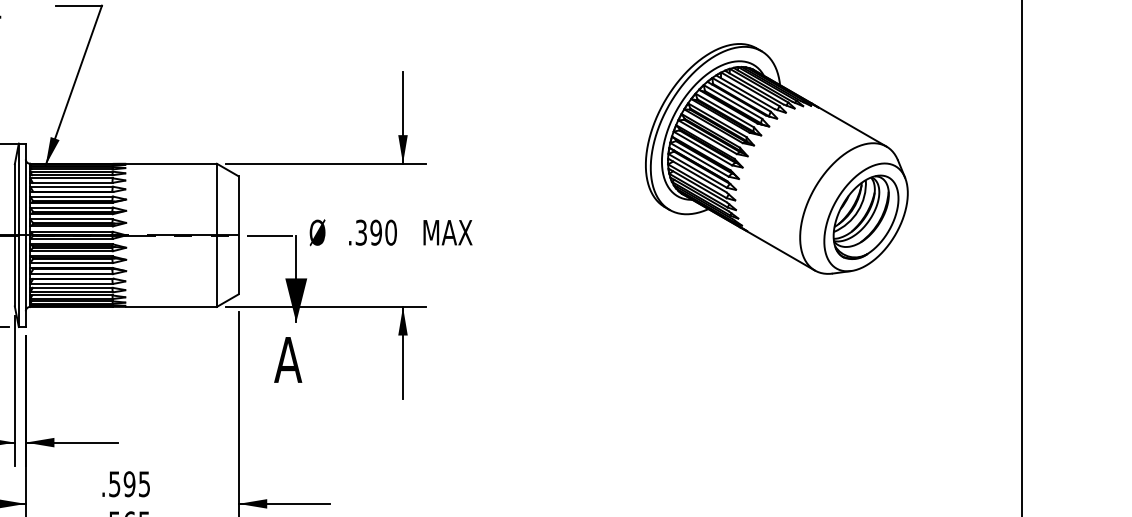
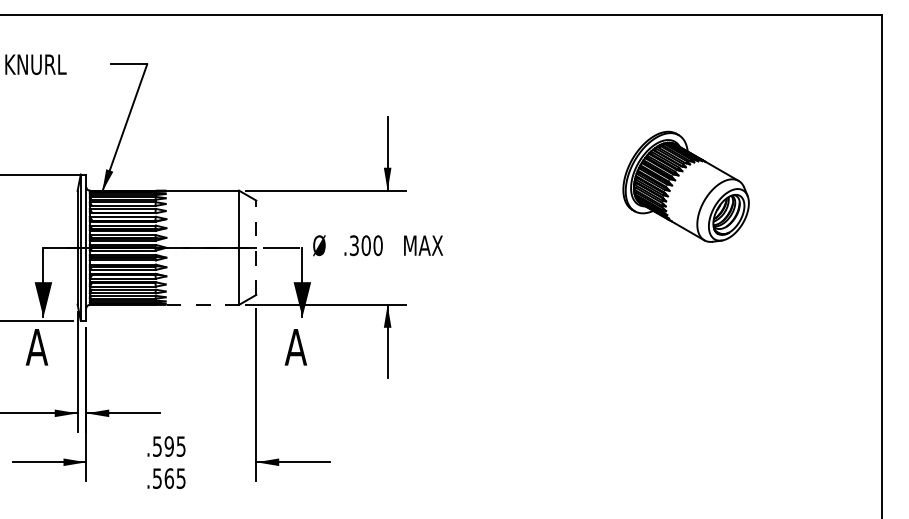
part: (775, 158) -> (685, 186), size x0.6
text: (375, 232) -> (365, 245), .390 -> .300
line: (238, 234) -> (256, 247), solid -> dashed
line: (172, 306) -> (203, 304), solid -> dashed

